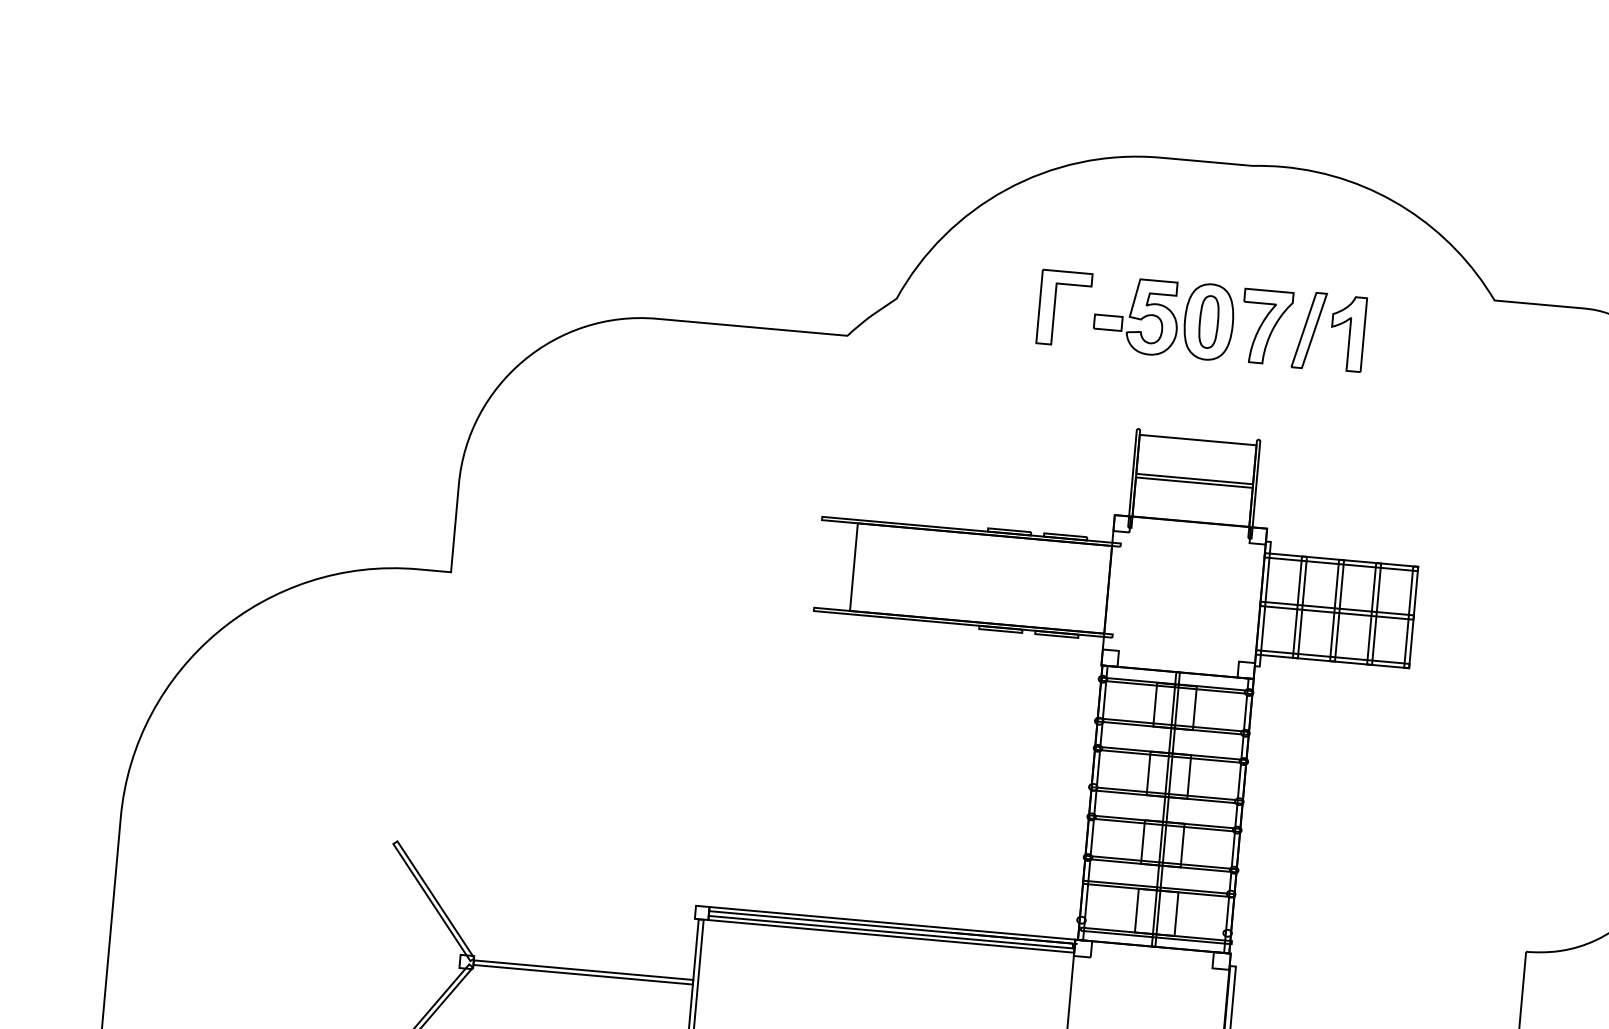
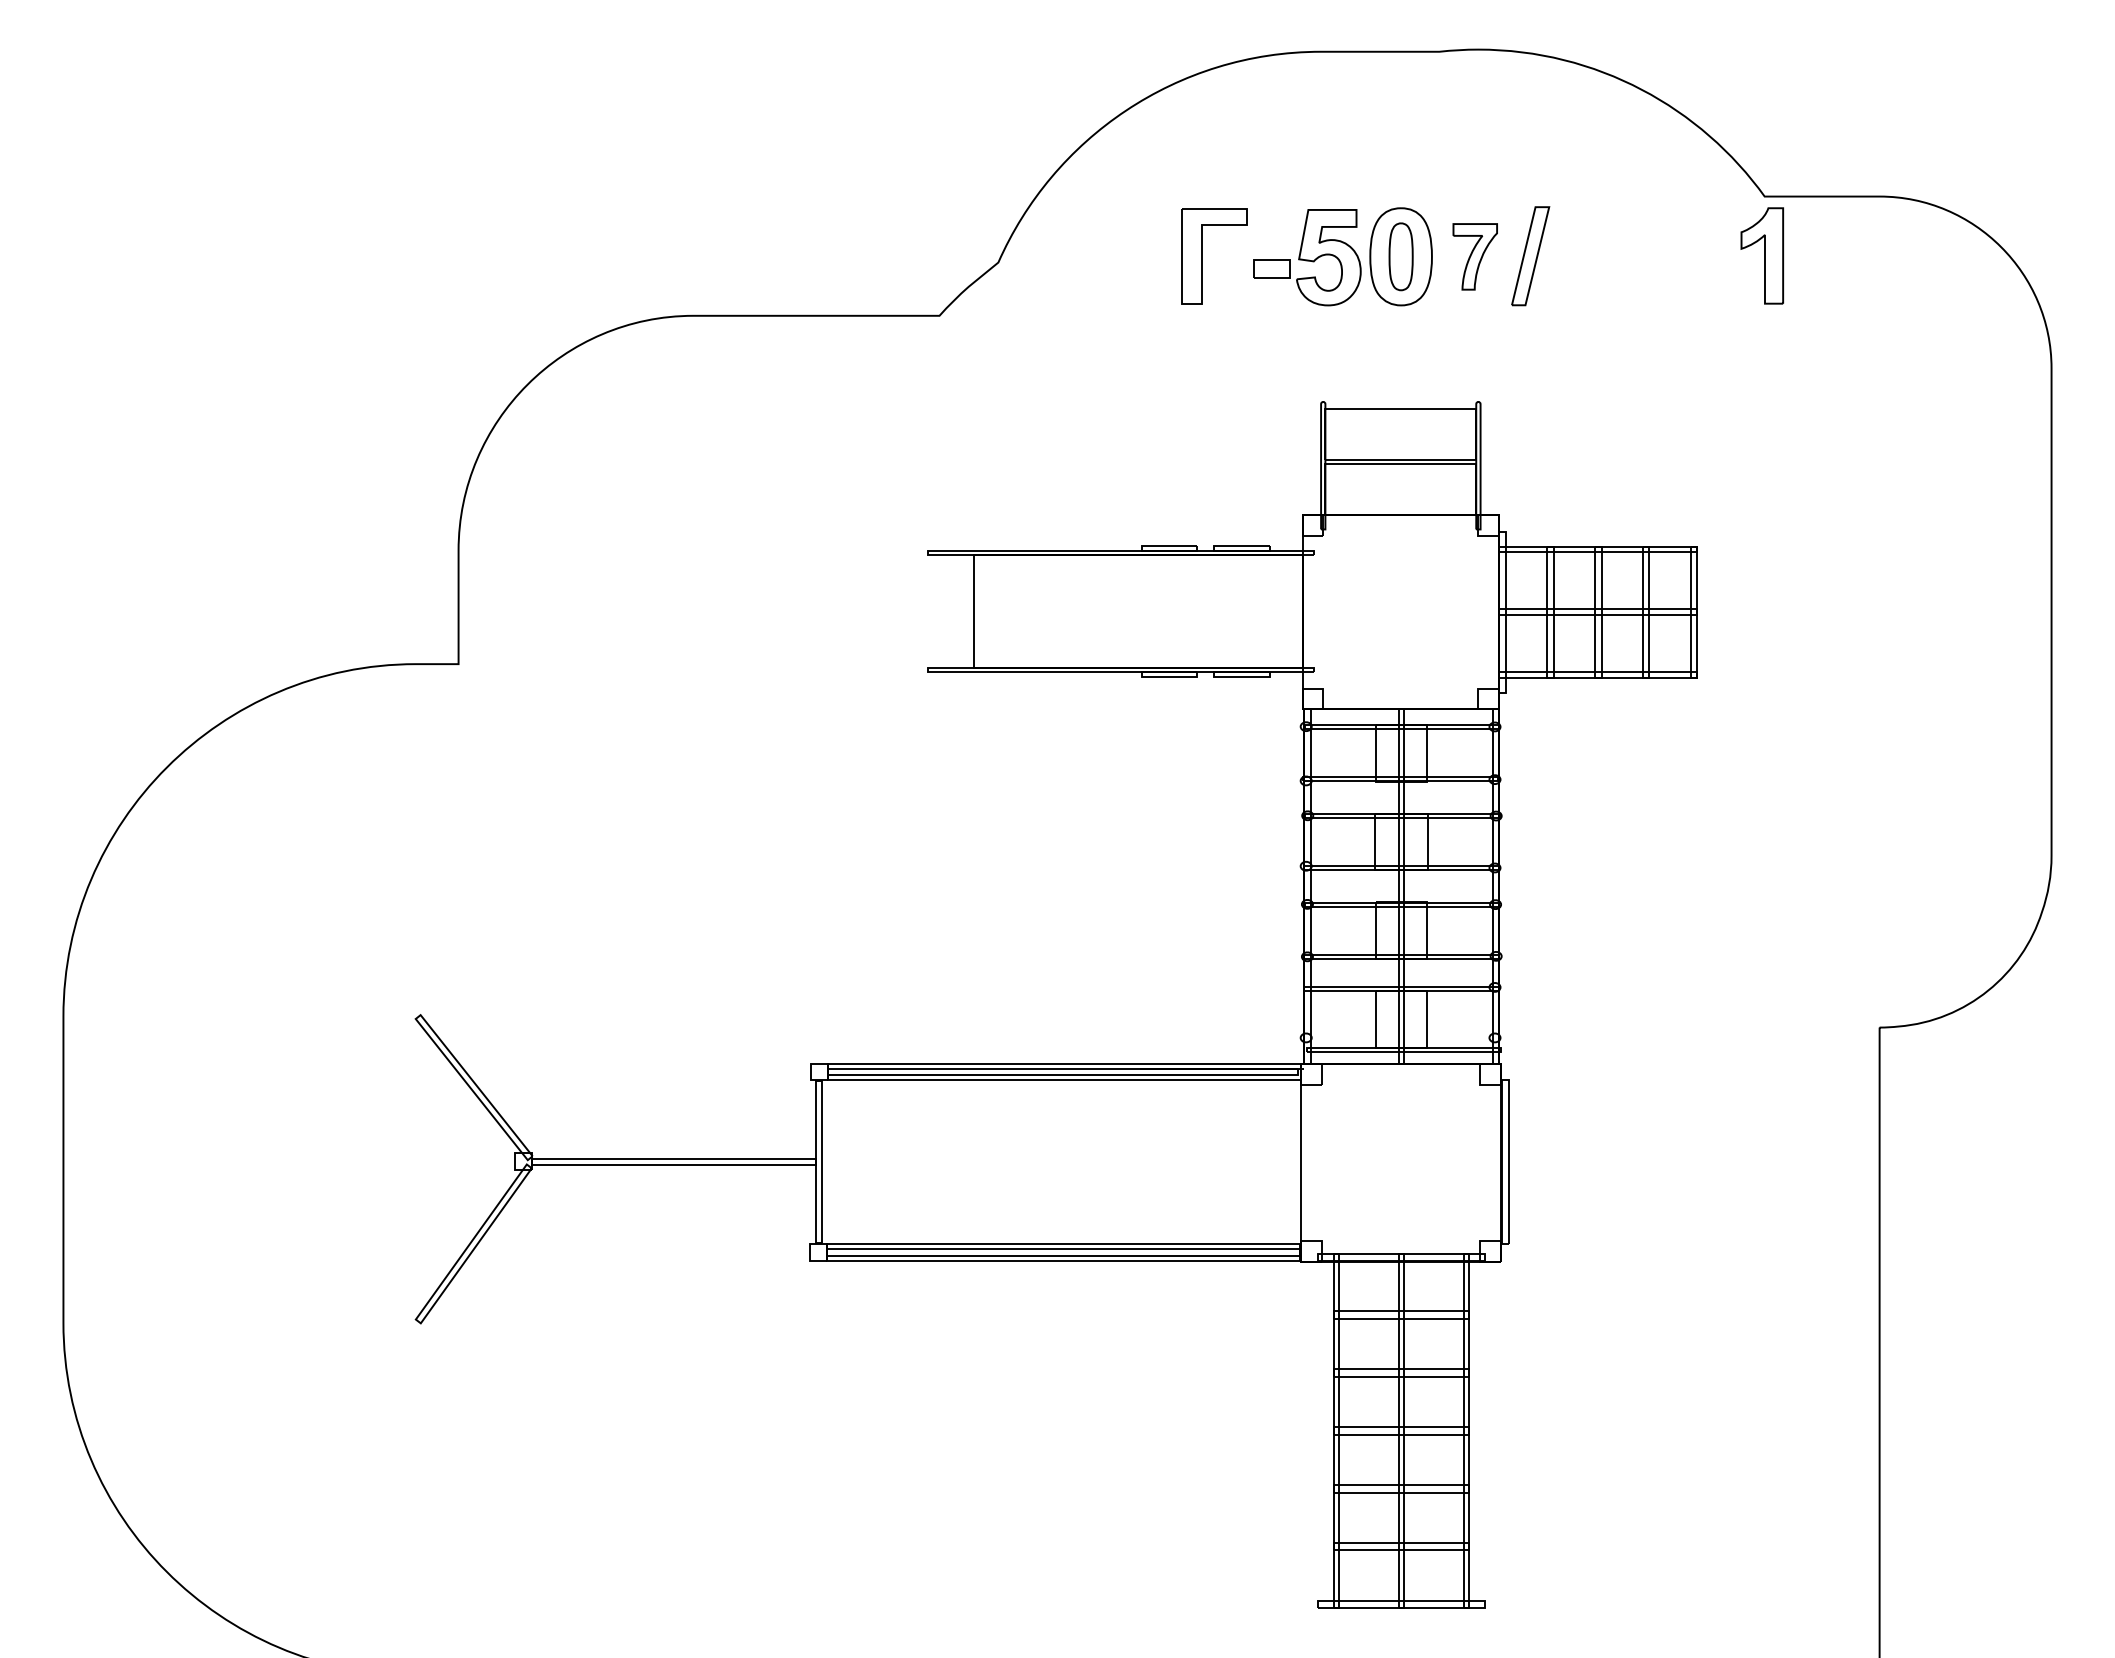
part: (1266, 326) -> (1475, 256), size x0.7
part: (1347, 333) -> (1761, 255), moved

